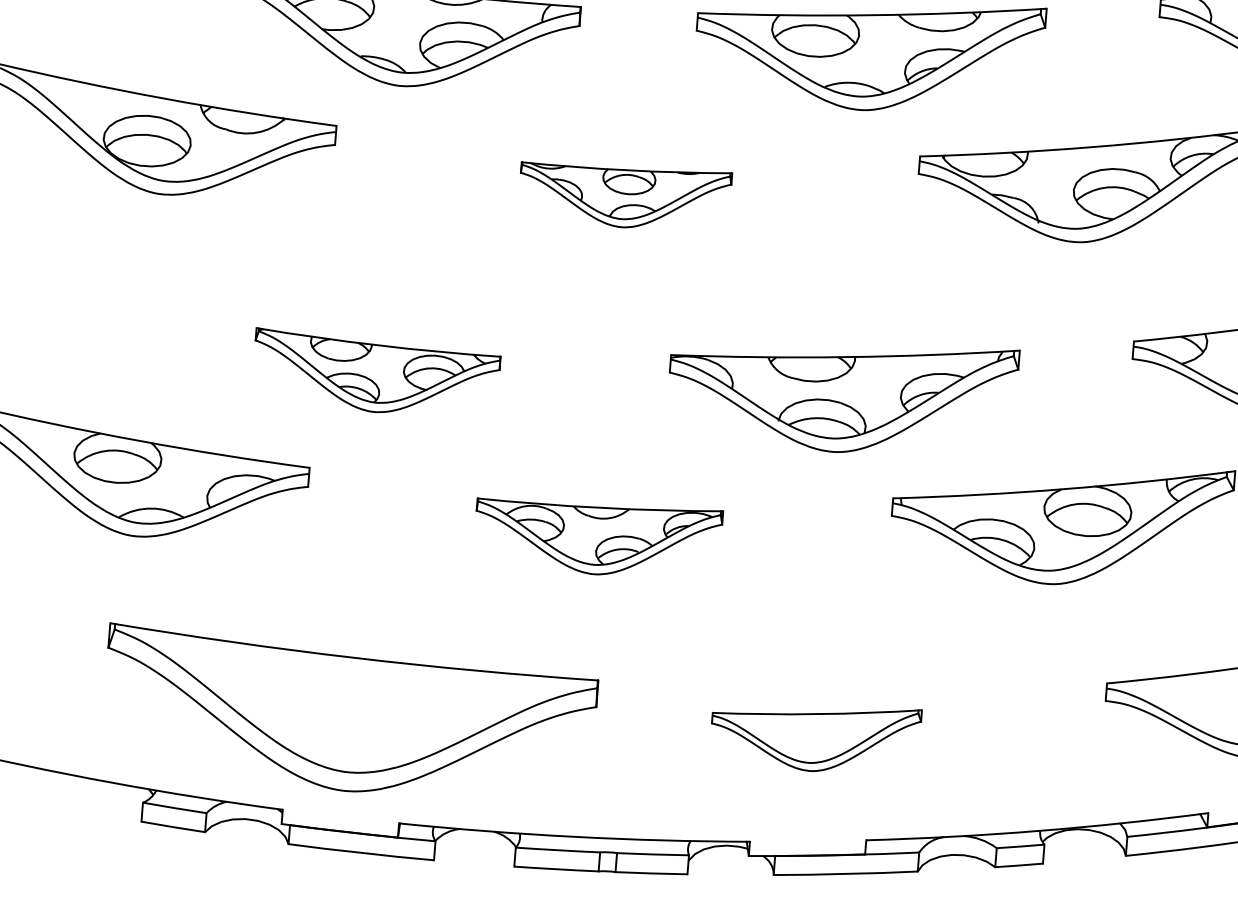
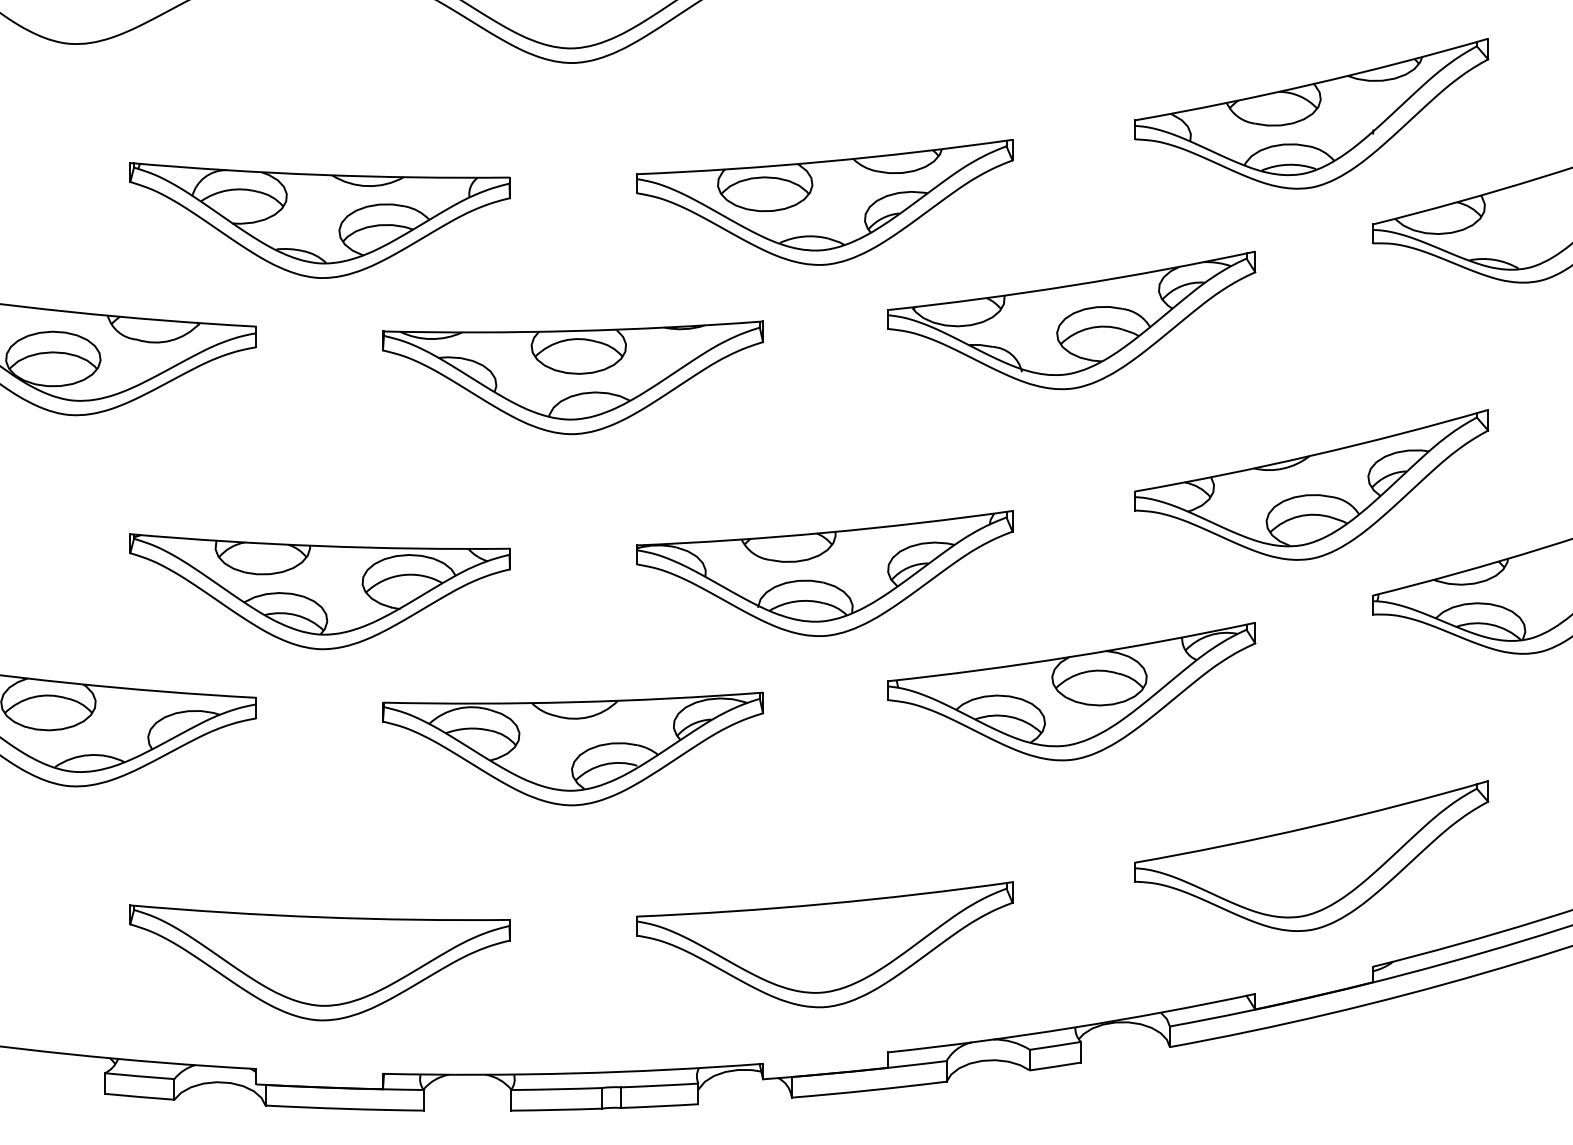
part: (625, 195) -> (573, 377), size x1.67
part: (375, 374) -> (319, 591), size x1.43
part: (598, 537) -> (573, 748), size x1.43
part: (348, 716) -> (319, 962), size x0.71
part: (815, 736) -> (824, 944), size x1.67

